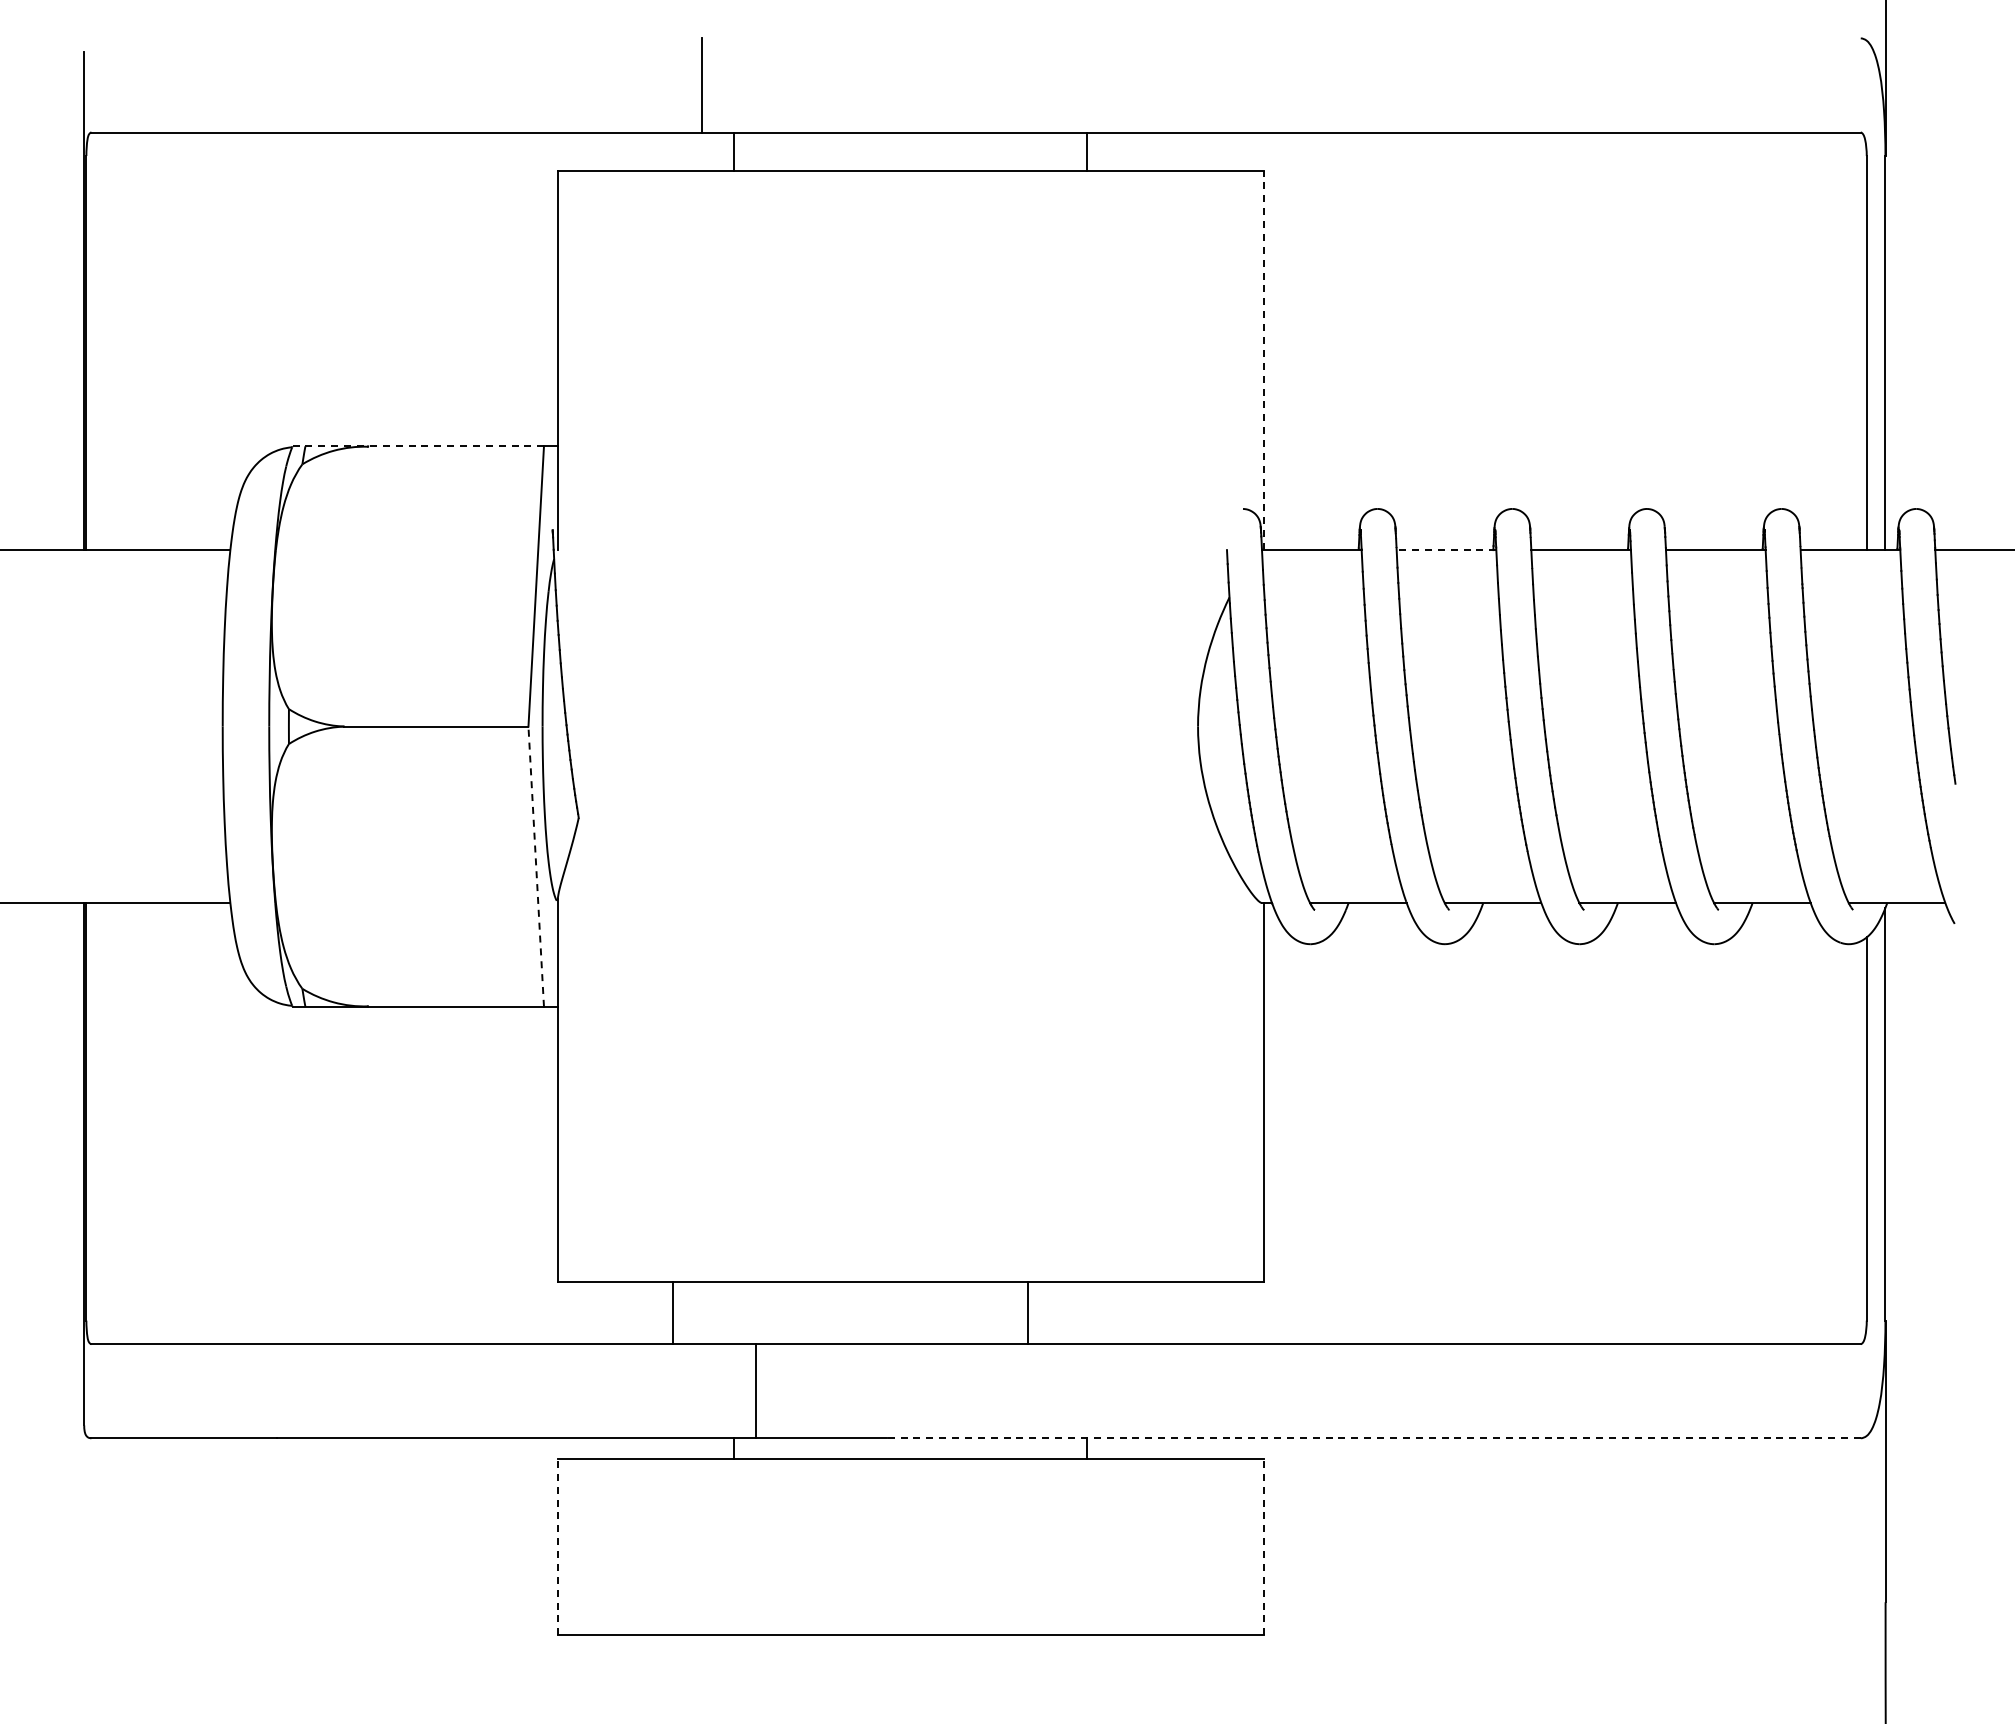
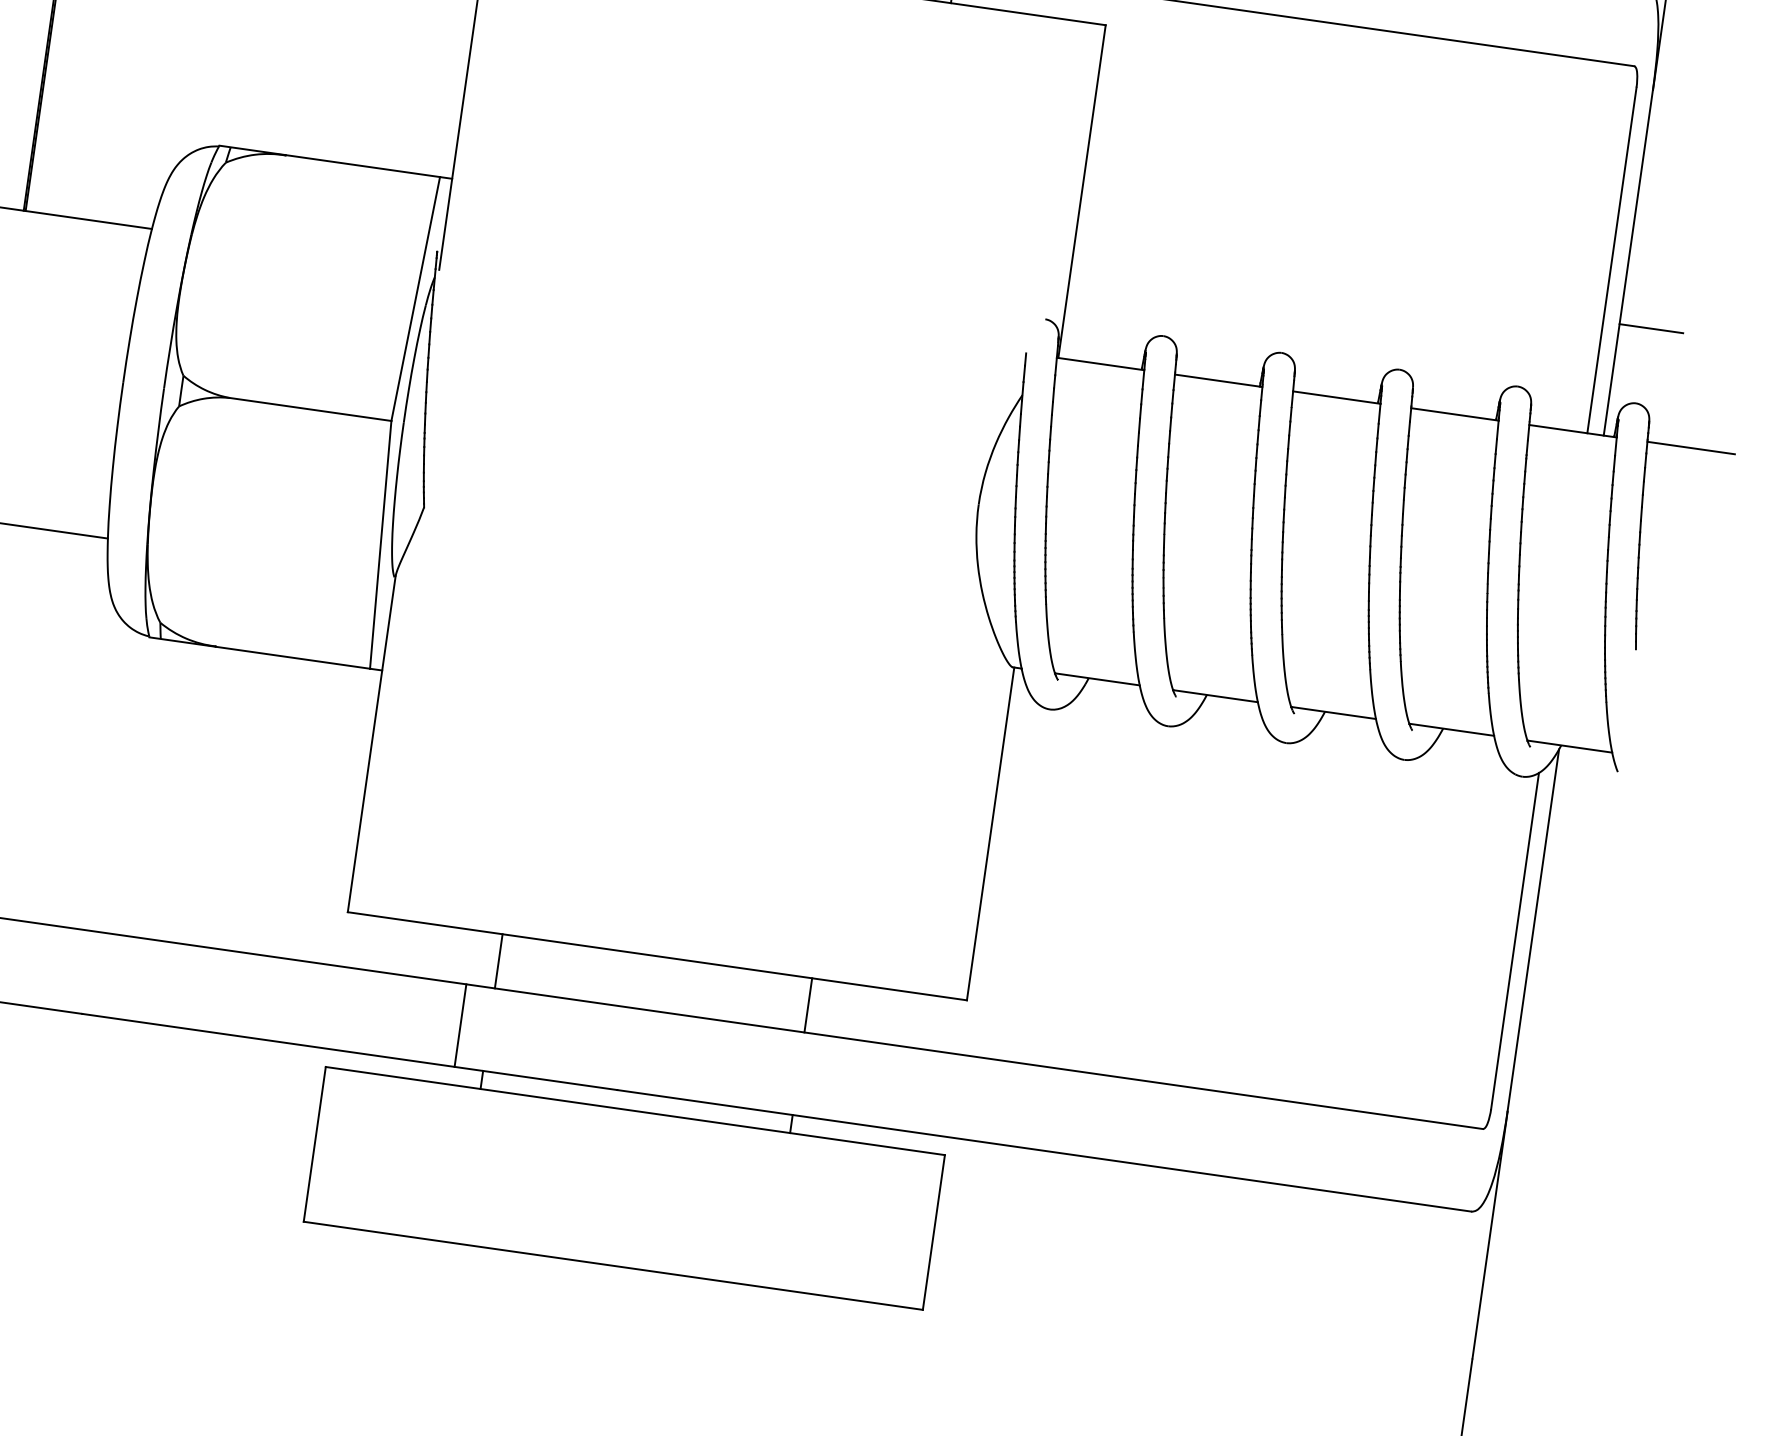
line: (1263, 360) -> (1081, 191), dashed -> solid
line: (1921, 423) -> (1651, 329), added
line: (418, 446) -> (329, 161), dashed -> solid
line: (1446, 550) -> (1218, 381), dashed -> solid
line: (536, 866) -> (380, 544), dashed -> solid
line: (673, 1313) -> (498, 961), moved
line: (1028, 1313) -> (808, 1005), moved
line: (755, 1391) -> (460, 1025), moved
line: (1374, 1438) -> (1044, 1151), dashed -> solid
line: (557, 1546) -> (314, 1143), dashed -> solid
line: (1263, 1546) -> (933, 1231), dashed -> solid

